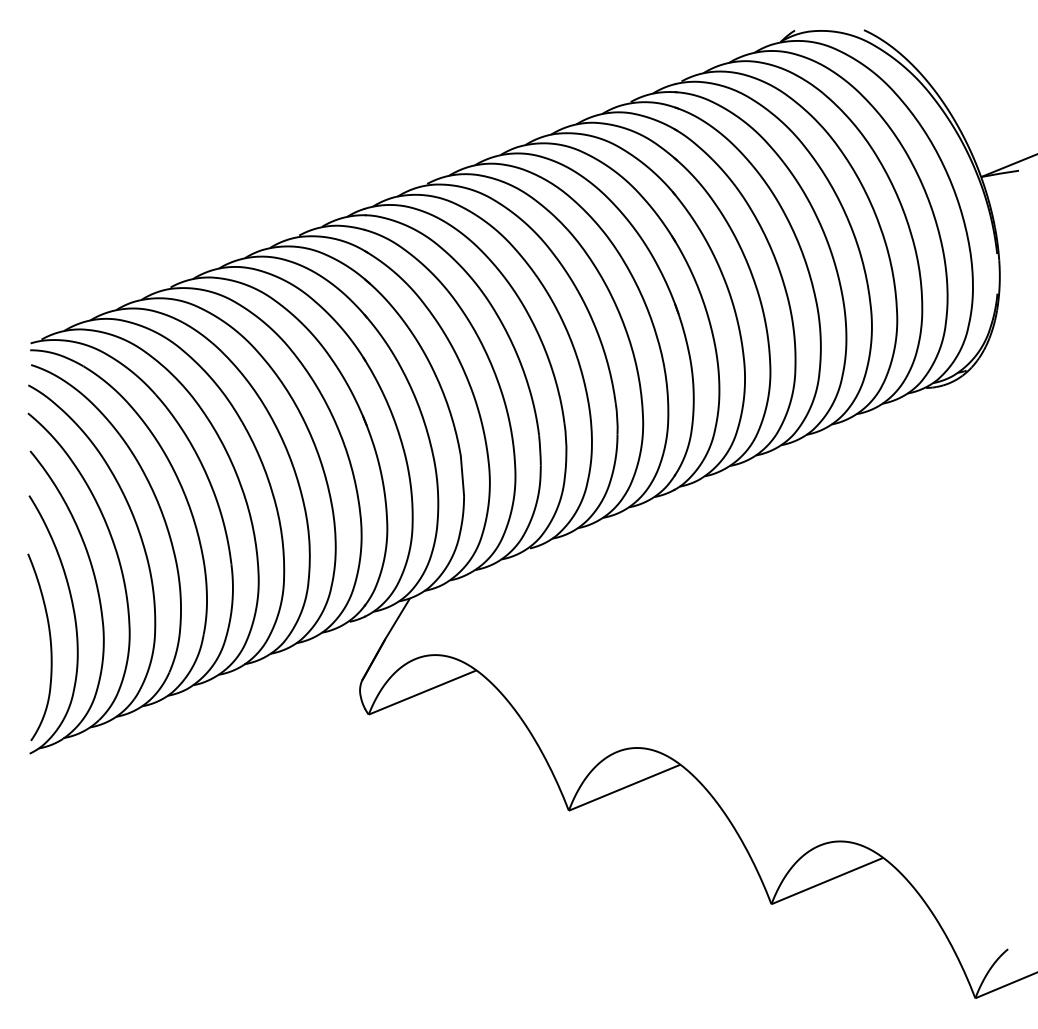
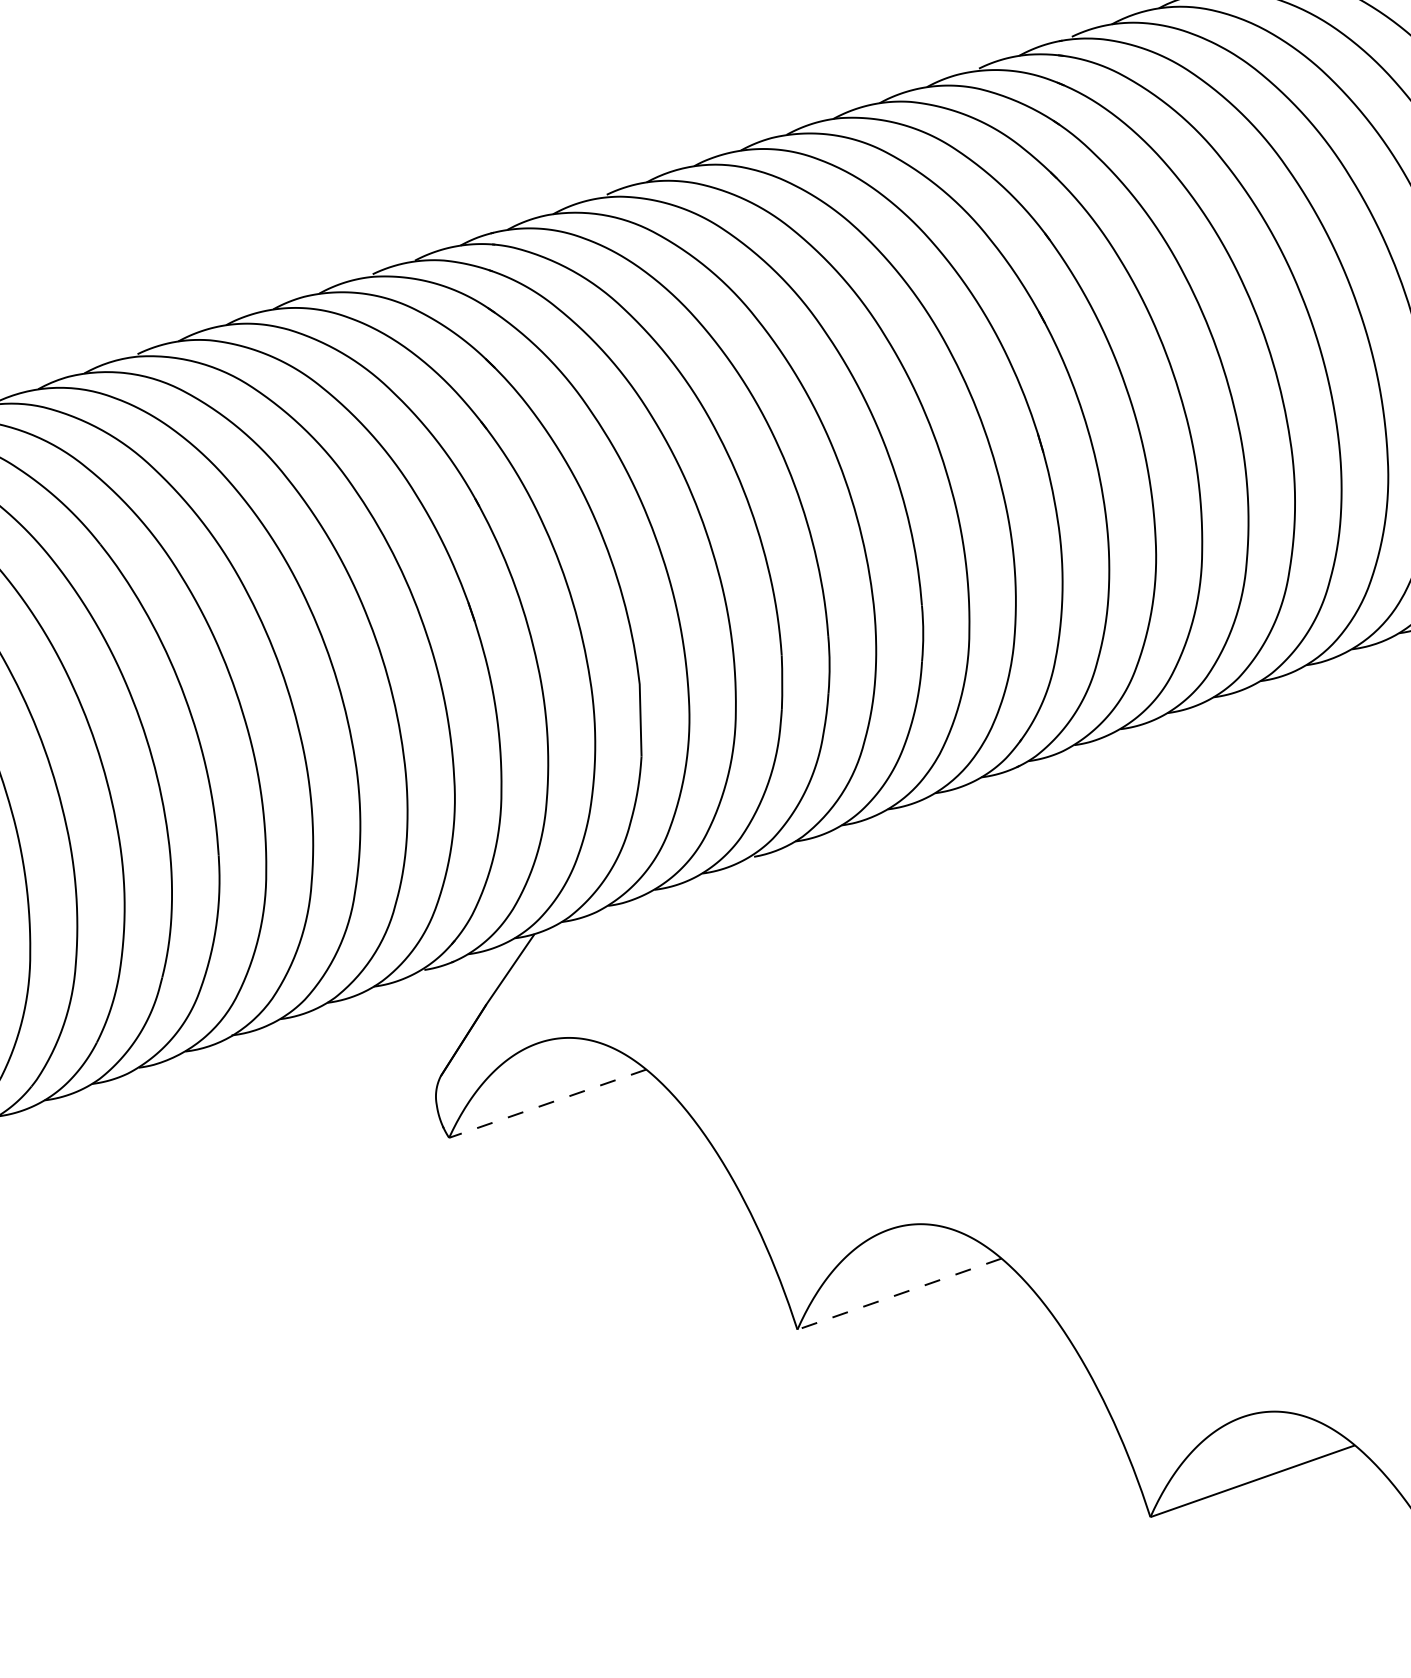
line: (422, 692) -> (547, 1103), solid -> dashed
line: (624, 787) -> (899, 1293), solid -> dashed

